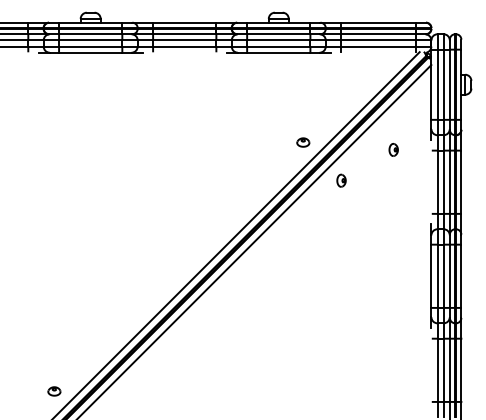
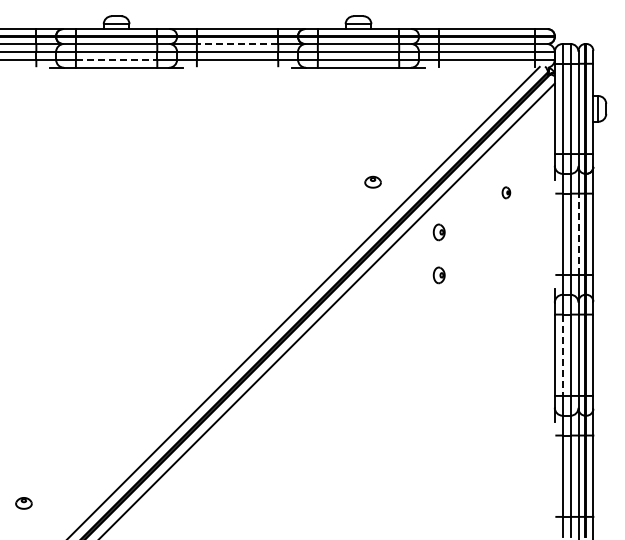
line: (184, 33) -> (237, 43), solid -> dashed
line: (90, 46) -> (116, 59), solid -> dashed
part: (302, 141) -> (372, 181), moved
part: (393, 149) -> (506, 192), size x0.7
line: (449, 182) -> (578, 234), solid -> dashed
part: (340, 214) -> (438, 275), added
line: (437, 276) -> (562, 355), solid -> dashed
part: (54, 391) -> (23, 503), moved

